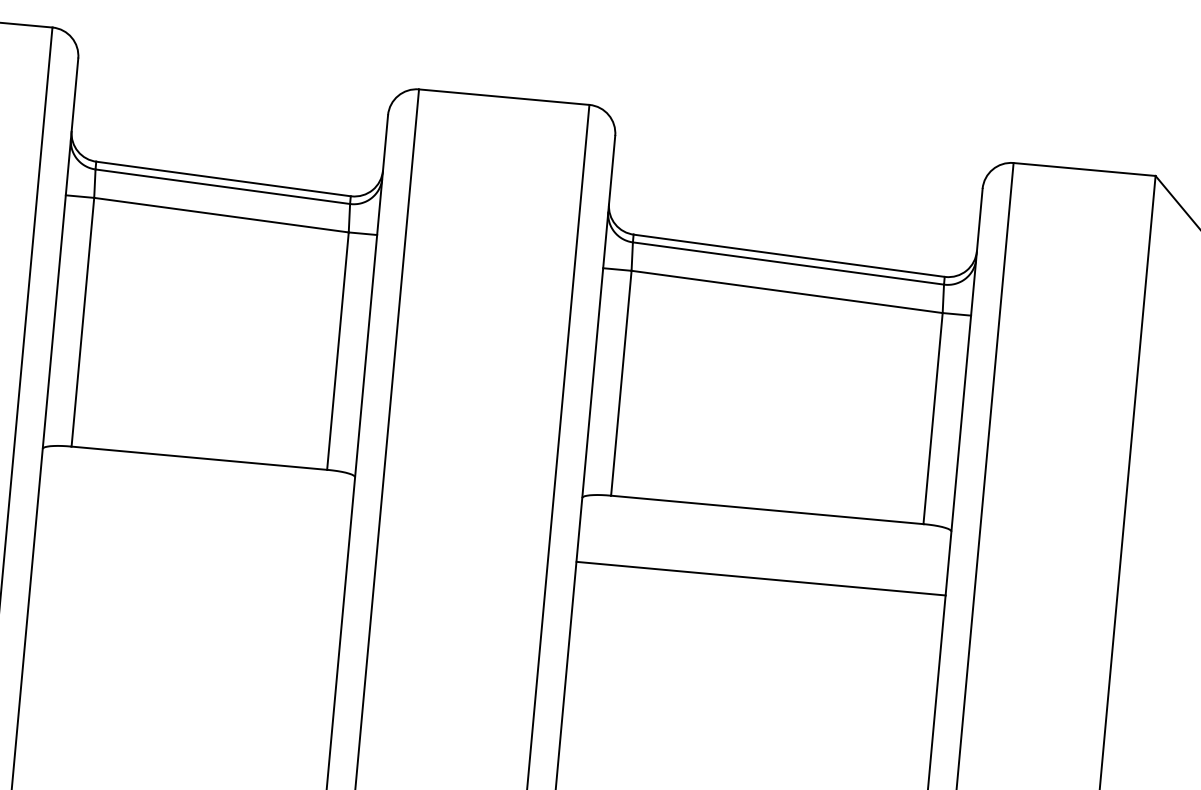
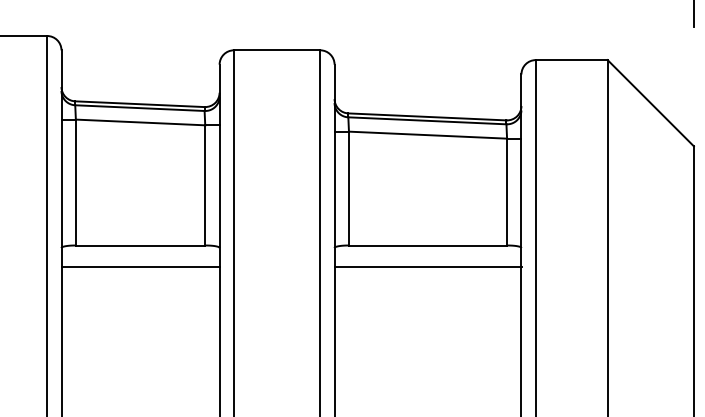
line: (195, 501) -> (140, 267), added
line: (759, 578) -> (427, 267), moved

